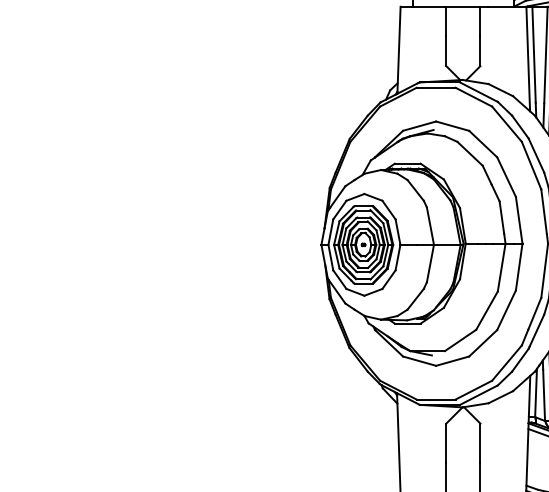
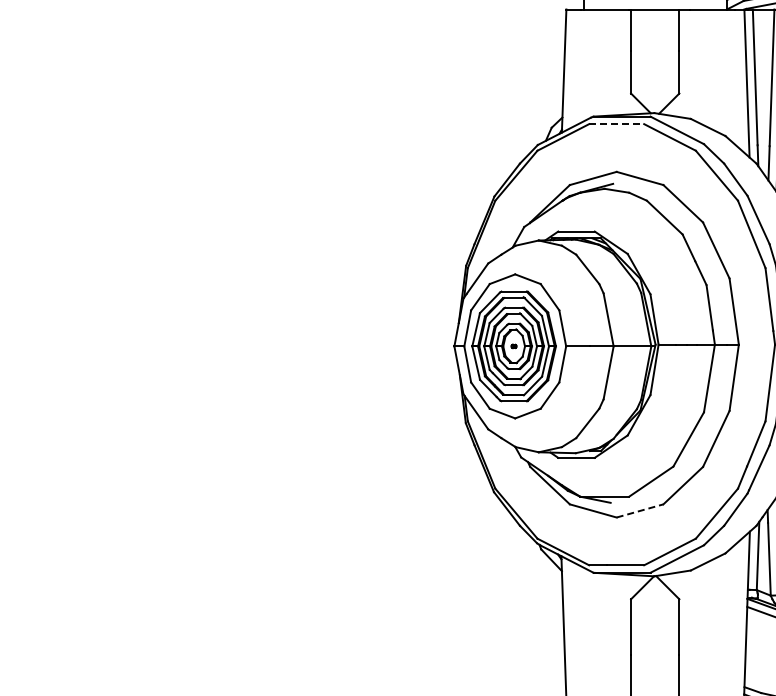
line: (436, 88) -> (616, 124), solid -> dashed
line: (452, 360) -> (640, 510), solid -> dashed

